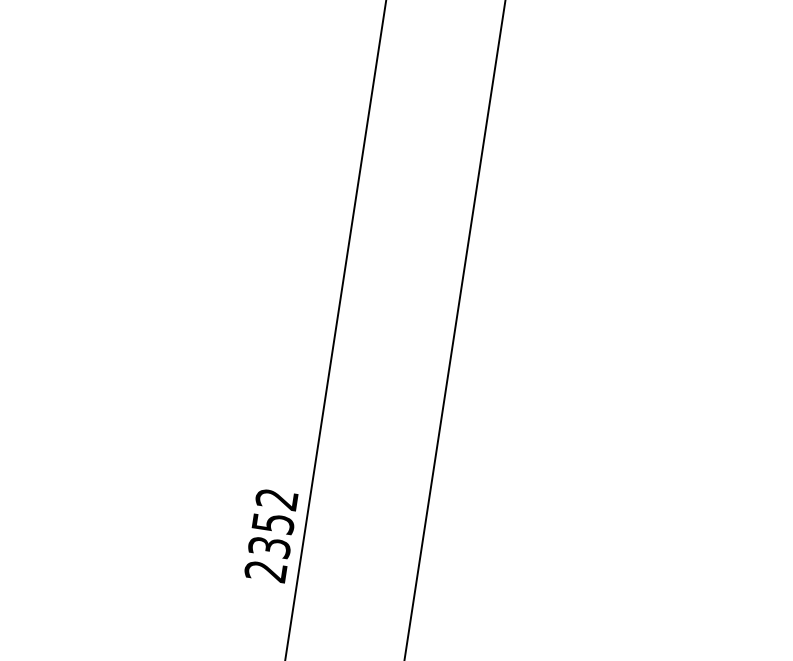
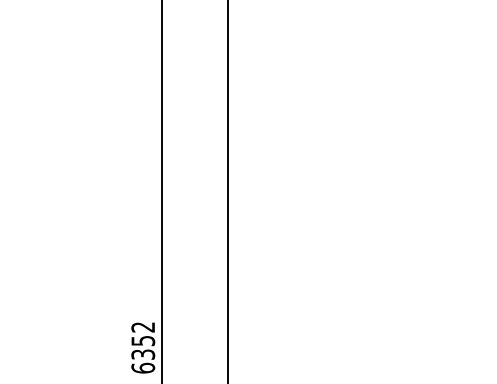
text: (266, 569) -> (143, 367), 2352 -> 6352

